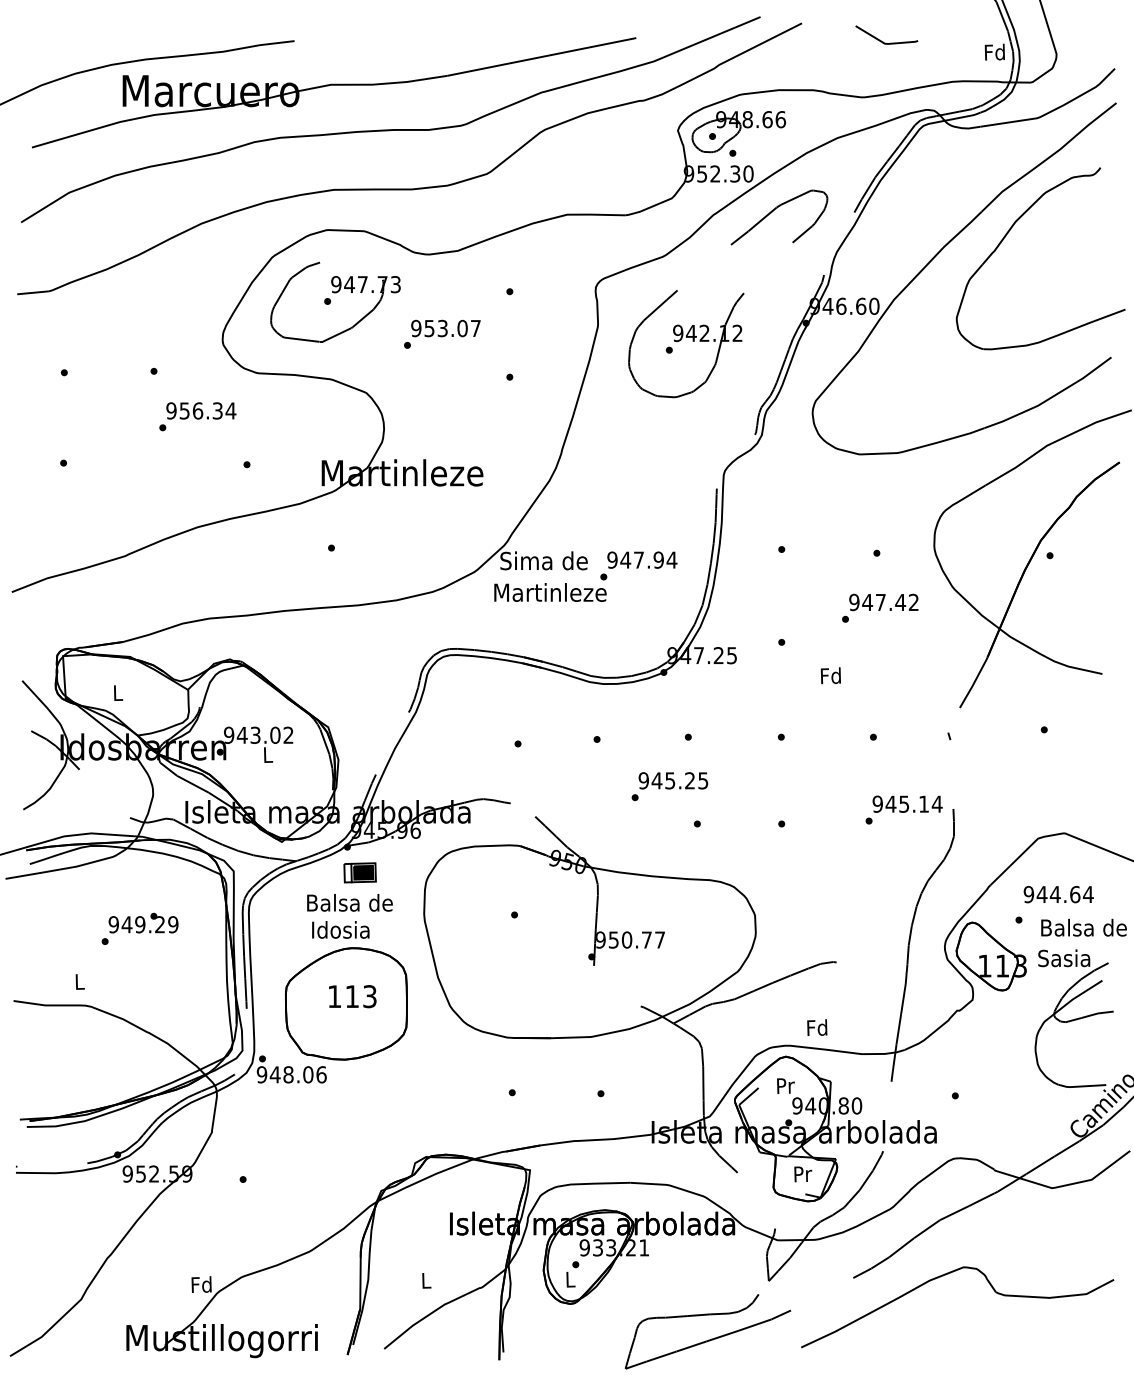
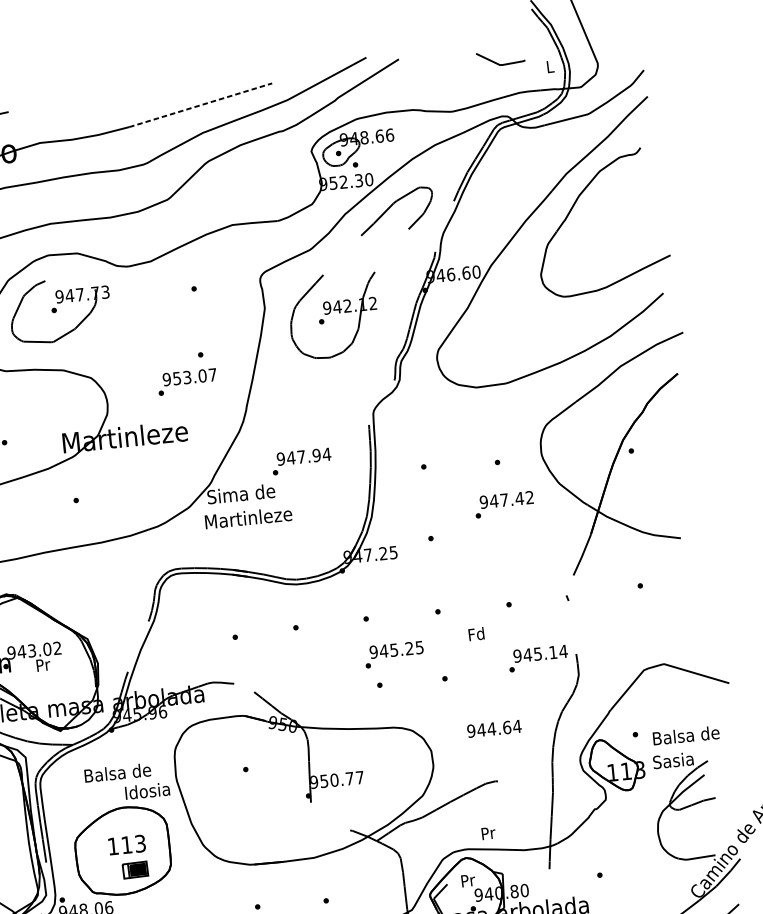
line: (883, 41) -> (498, 63), moved
text: (994, 51) -> (549, 66), Fd -> L
line: (541, 57) -> (200, 105), solid -> dashed
text: (442, 333) -> (187, 381), moved
text: (638, 565) -> (301, 461), moved
text: (830, 675) -> (476, 633), moved
text: (268, 755) -> (43, 665), L -> Pr
text: (669, 786) -> (394, 654), moved
part: (359, 872) -> (134, 869), moved
text: (1058, 894) -> (494, 728), moved
text: (340, 929) -> (147, 790), moved
text: (817, 1027) -> (488, 833), Fd -> Pr

